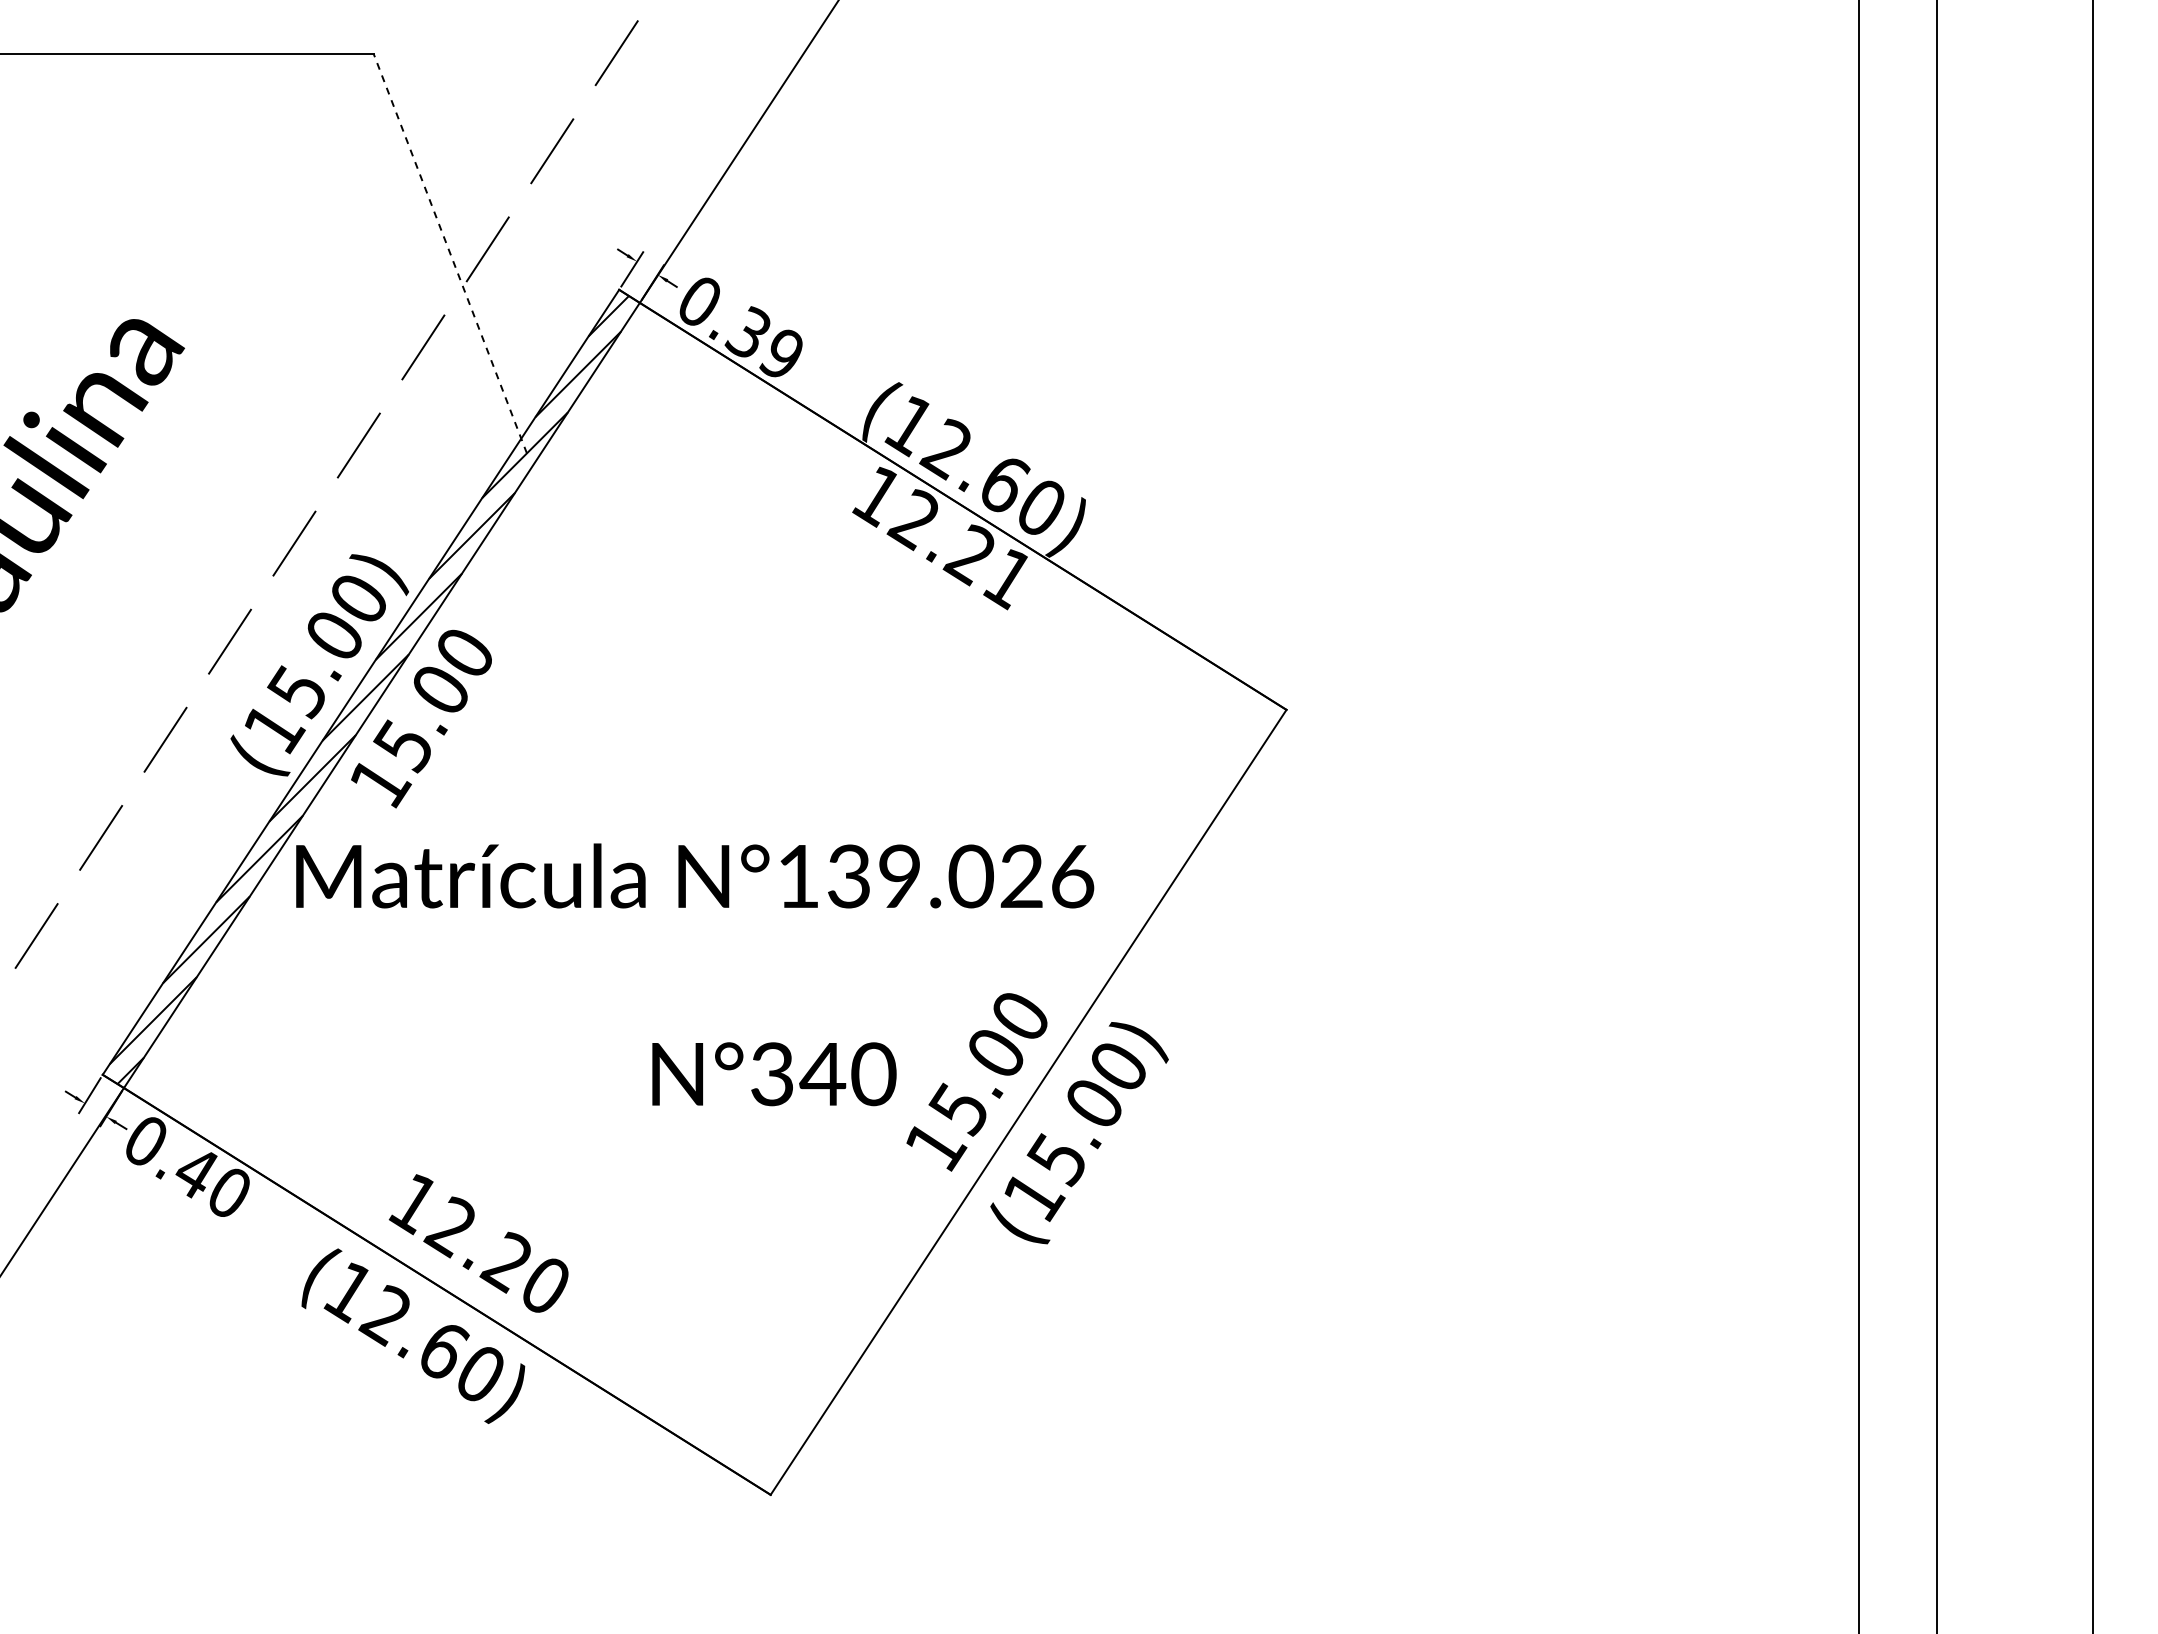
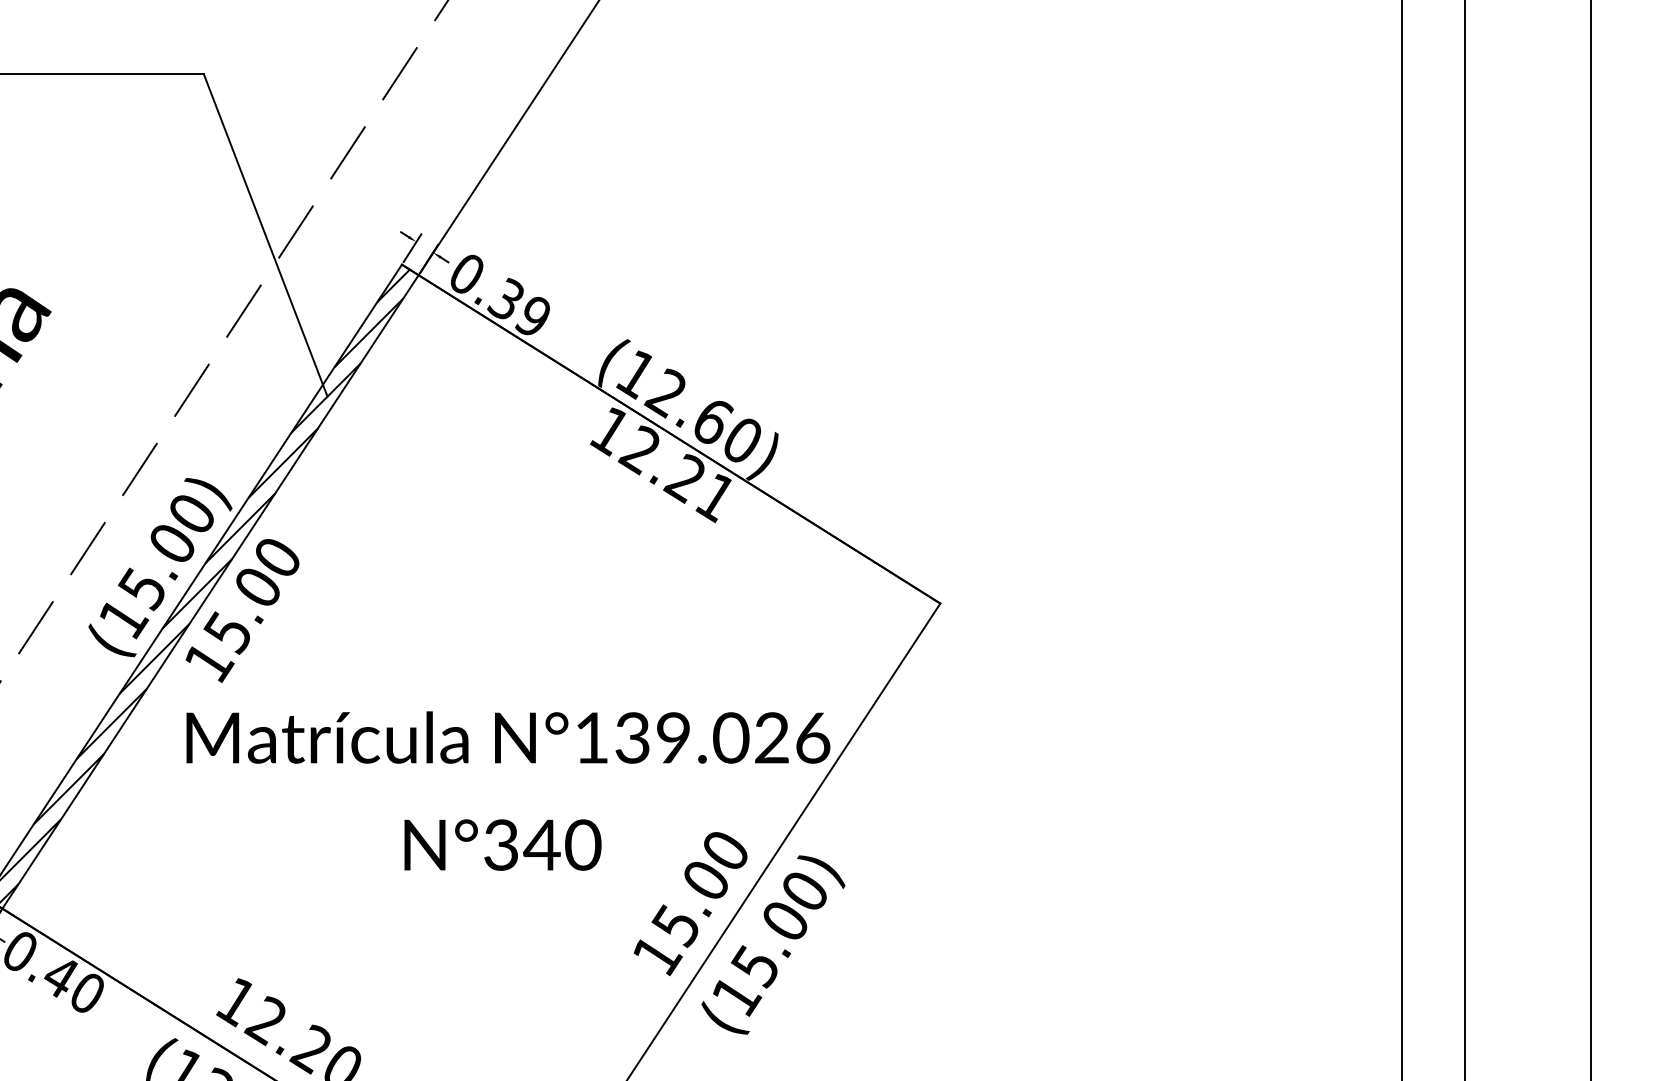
line: (450, 253) -> (265, 235), dashed -> solid
text: (695, 875) -> (508, 737), moved
text: (774, 1074) -> (503, 845), moved

